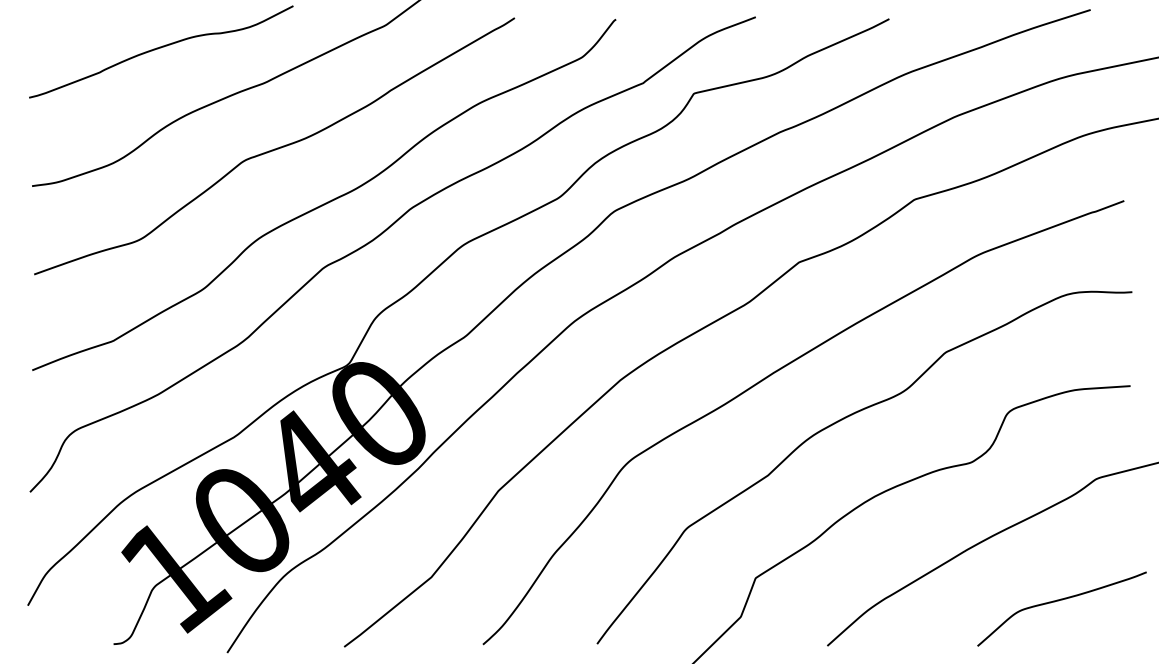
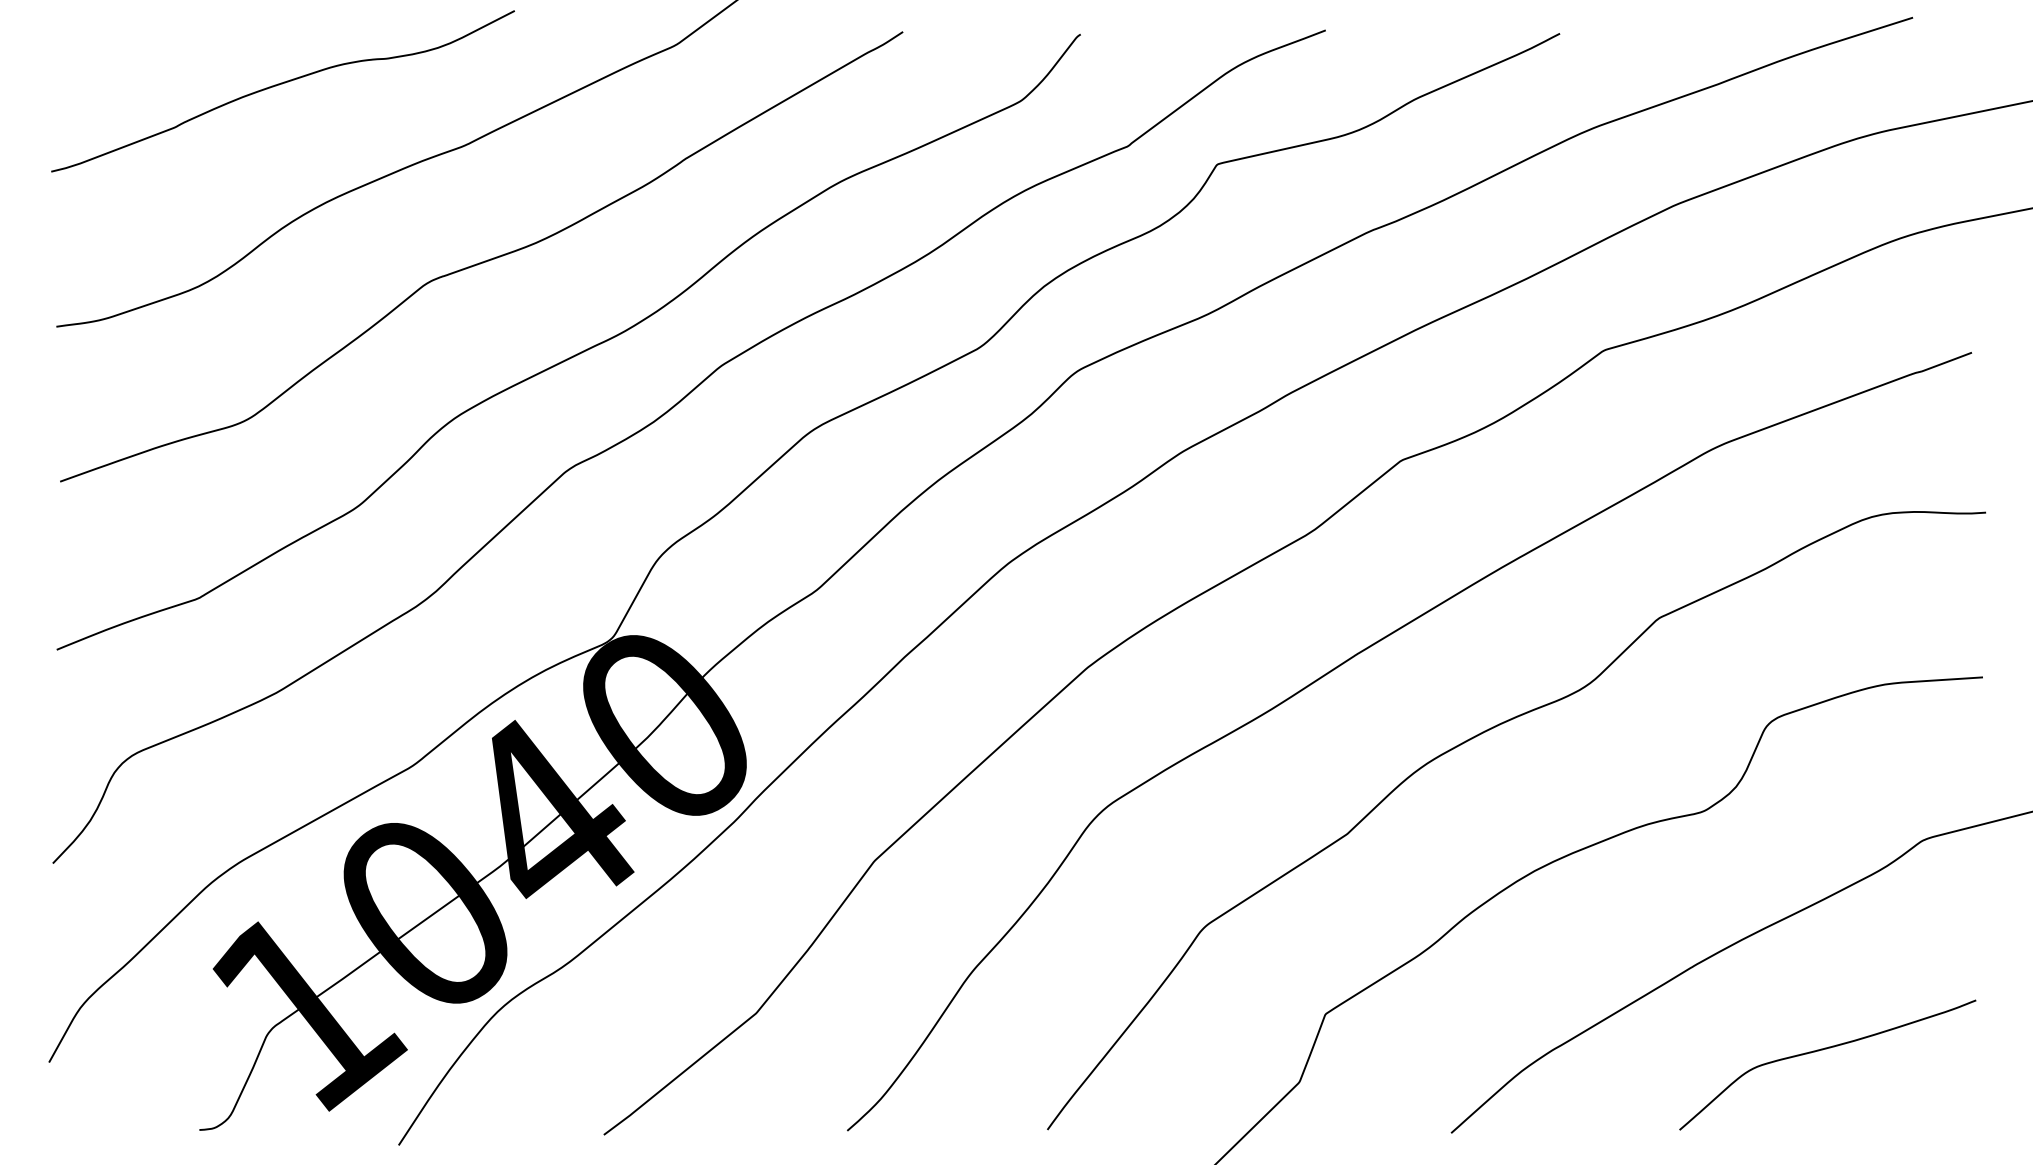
curve: (1058, 601) -> (1821, 1051), moved

